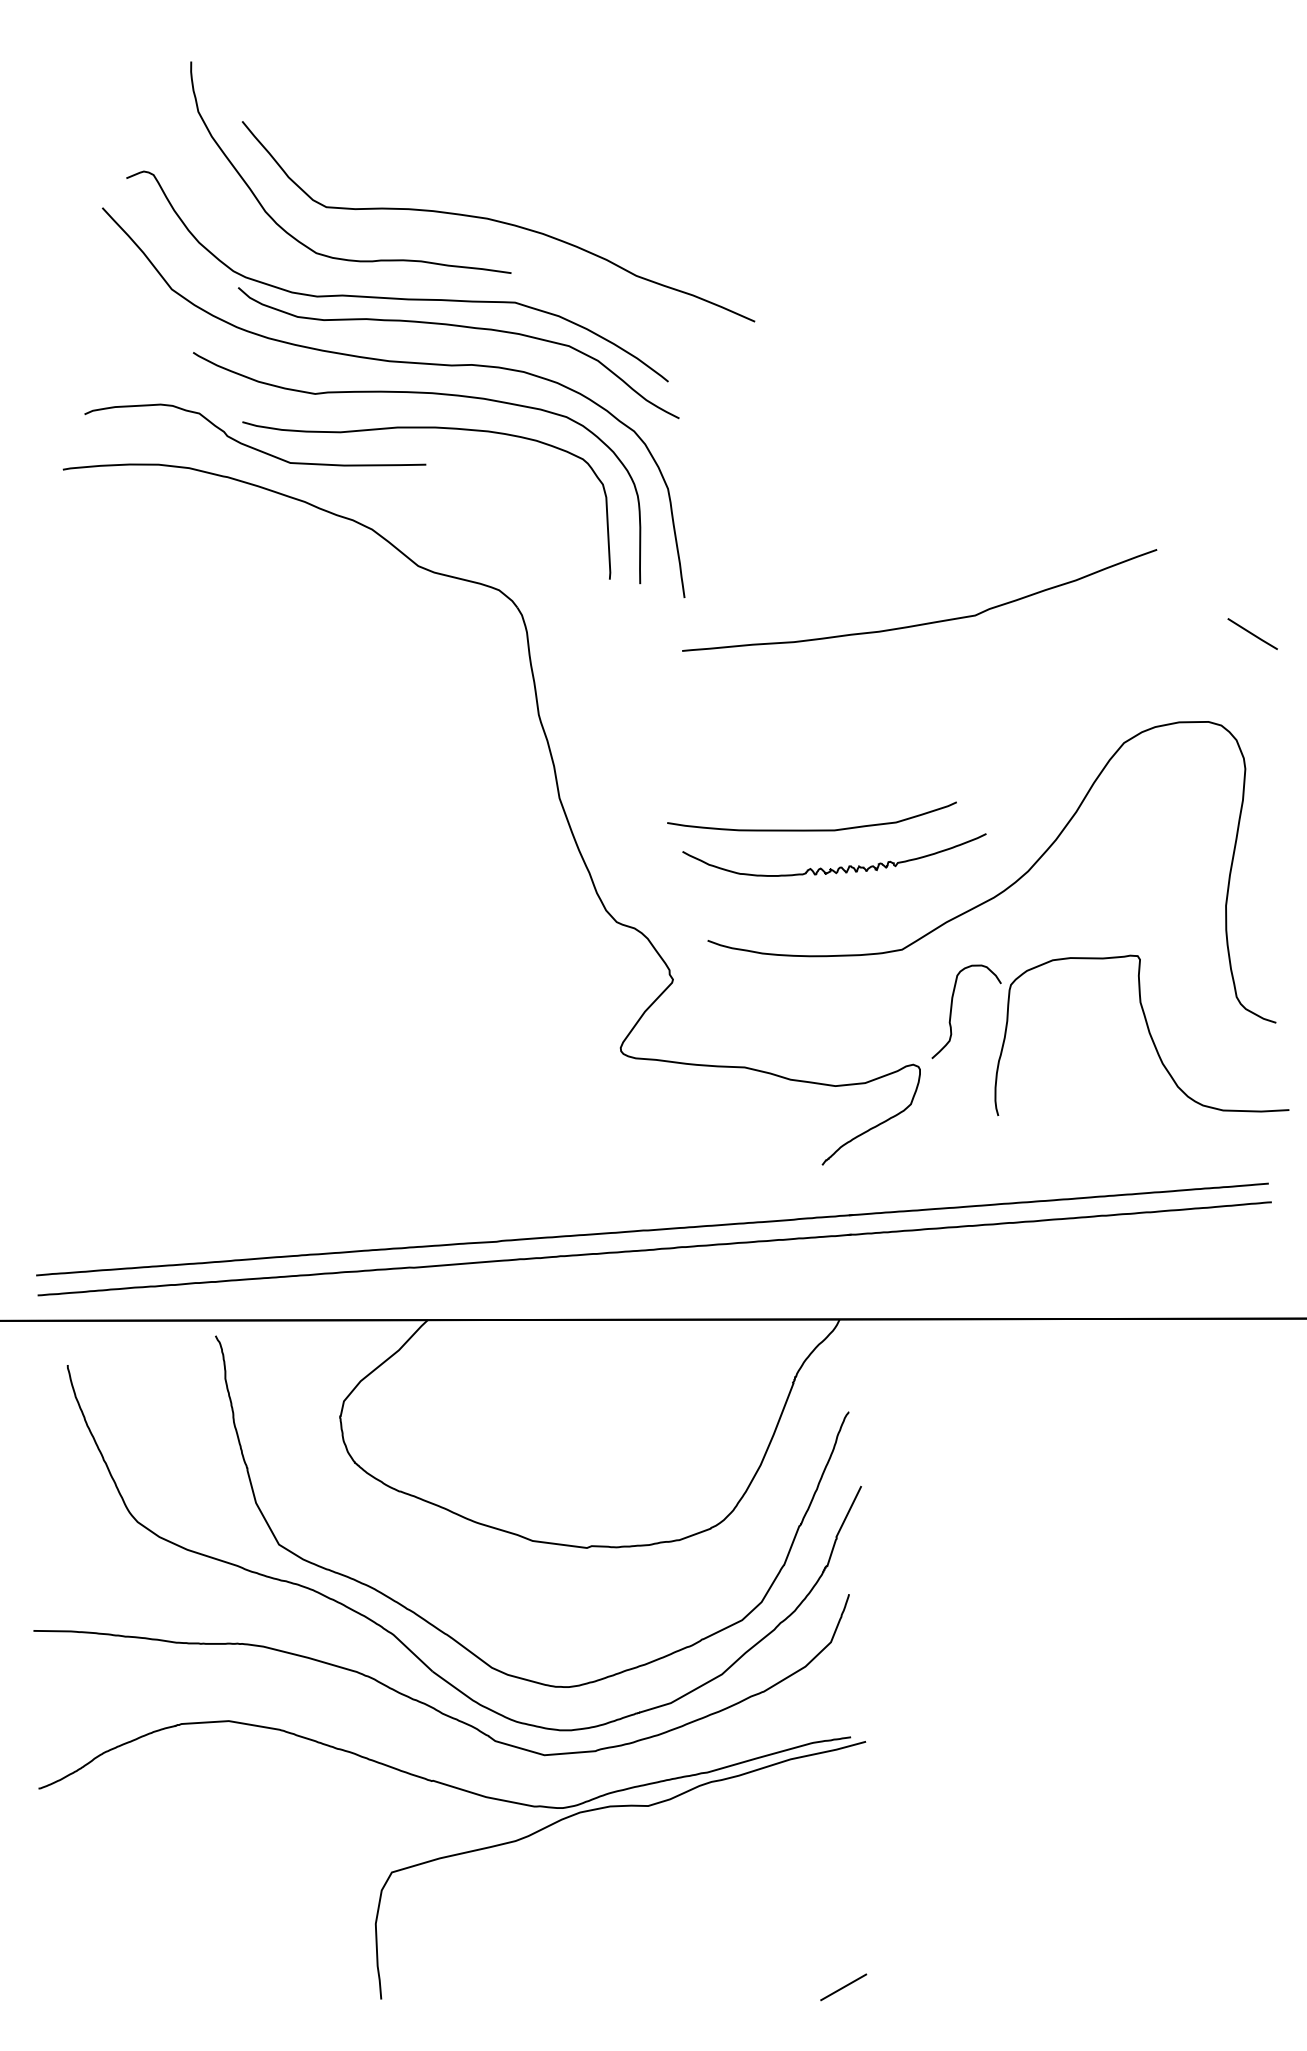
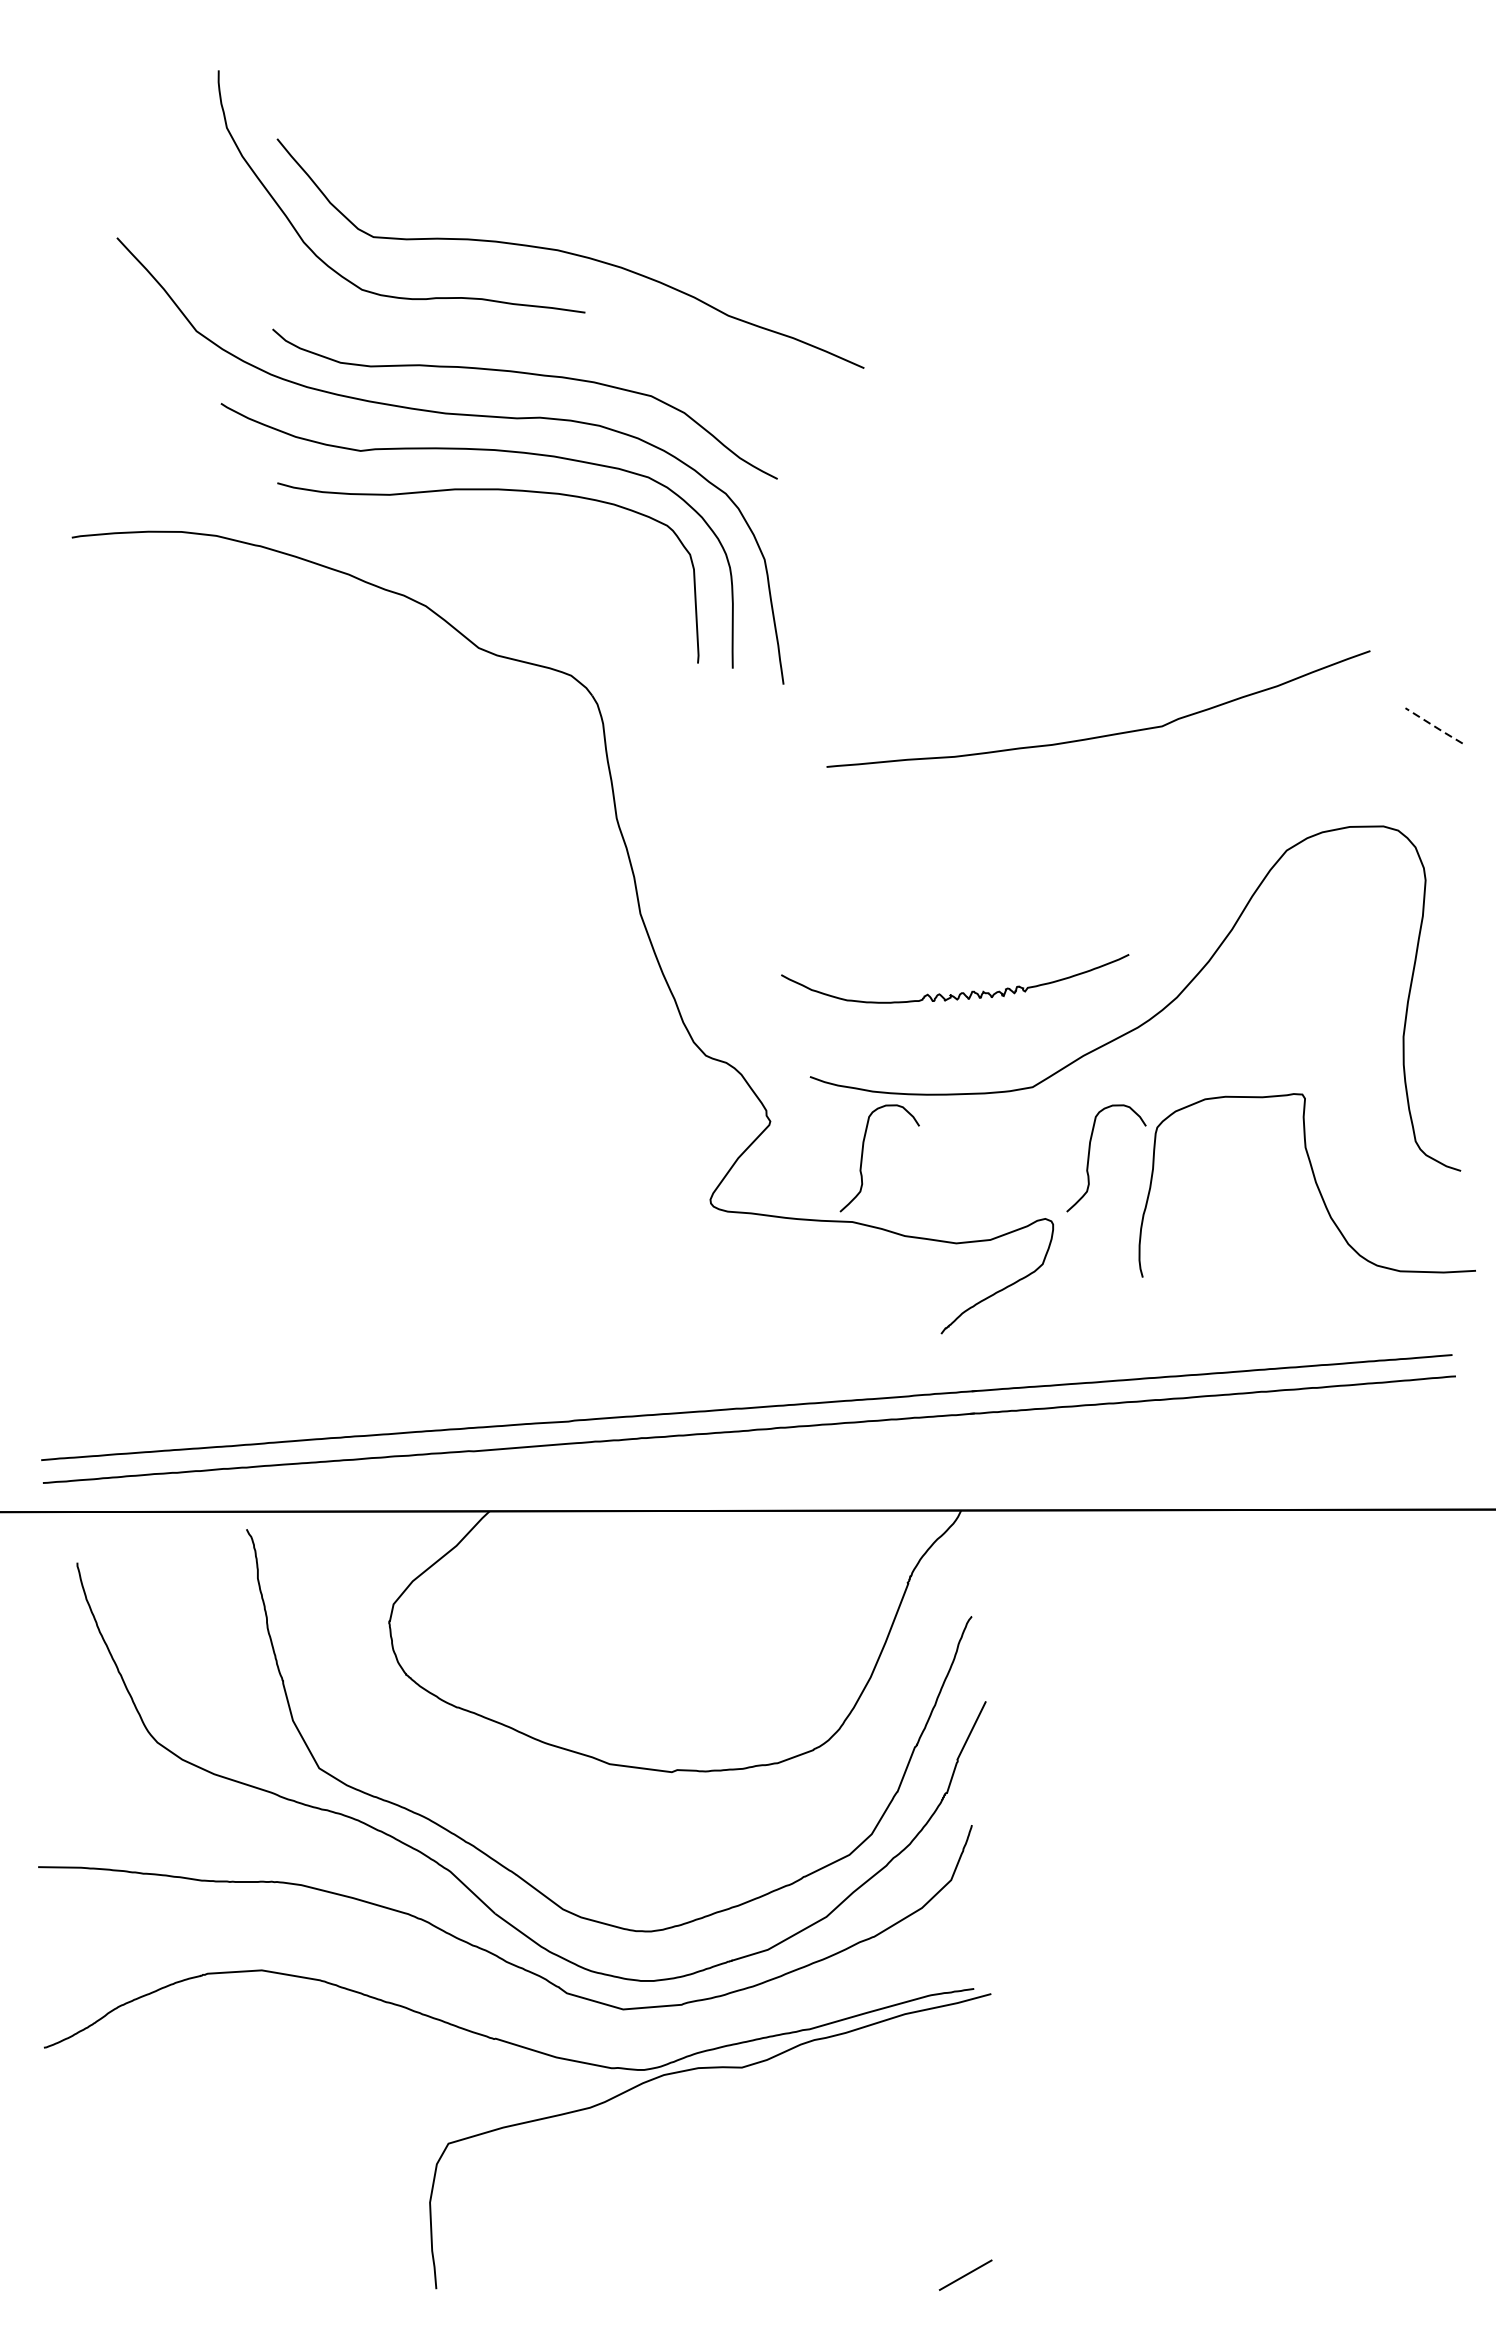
curve: (397, 297) -> (454, 340), removed
curve: (249, 445) -> (285, 509), removed
curve: (926, 622) -> (1106, 734), moved
line: (1252, 634) -> (1433, 726), solid -> dashed
curve: (811, 829) -> (928, 949), removed
curve: (754, 1008) -> (863, 1154), added

